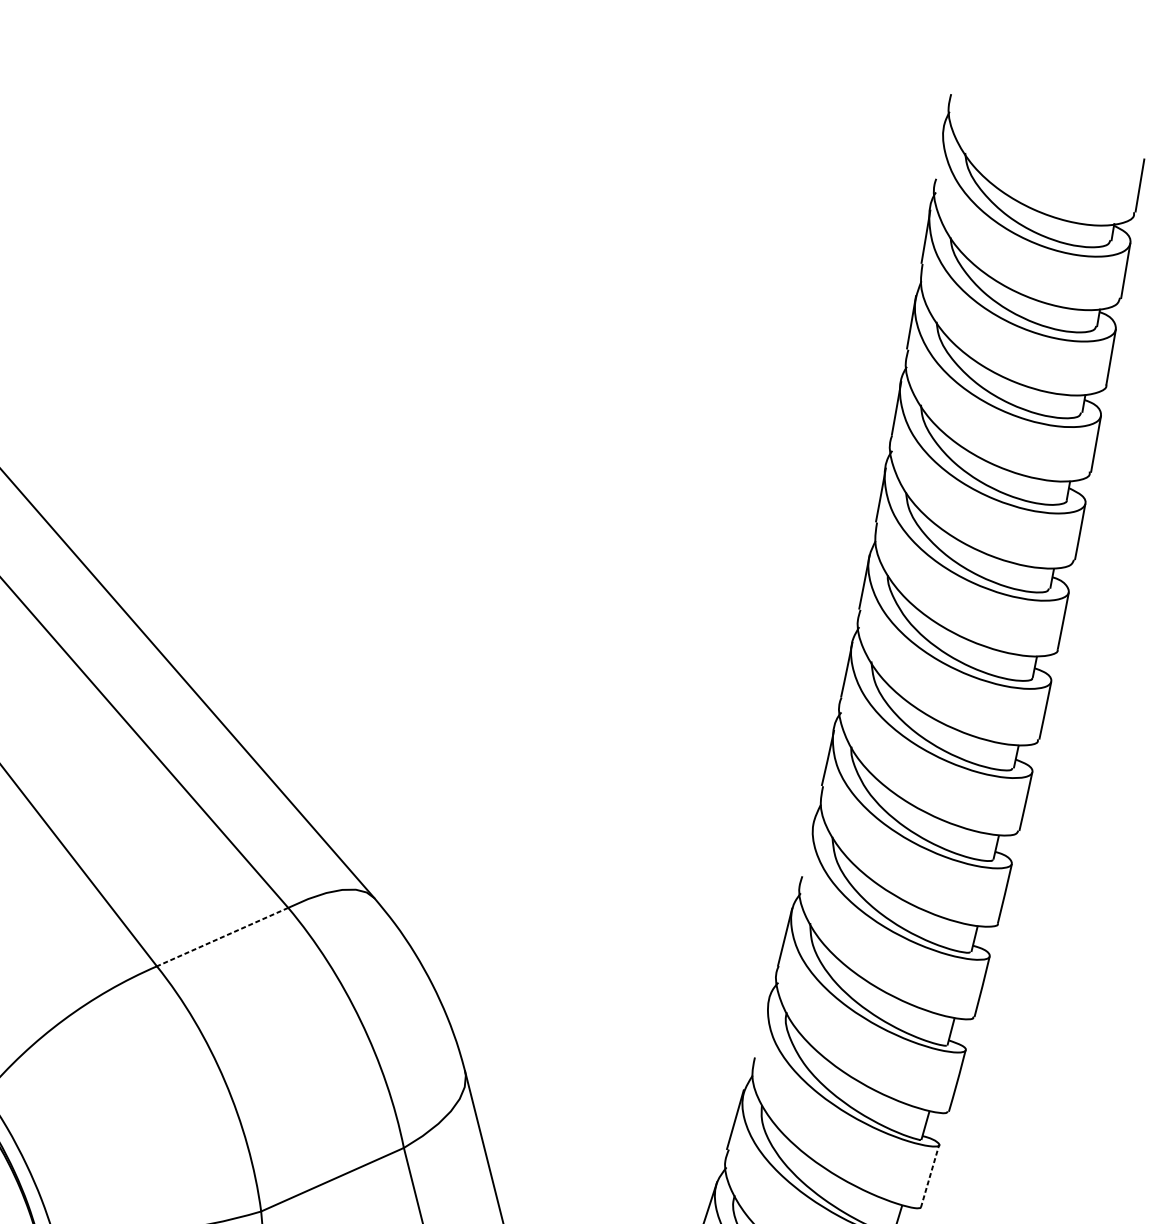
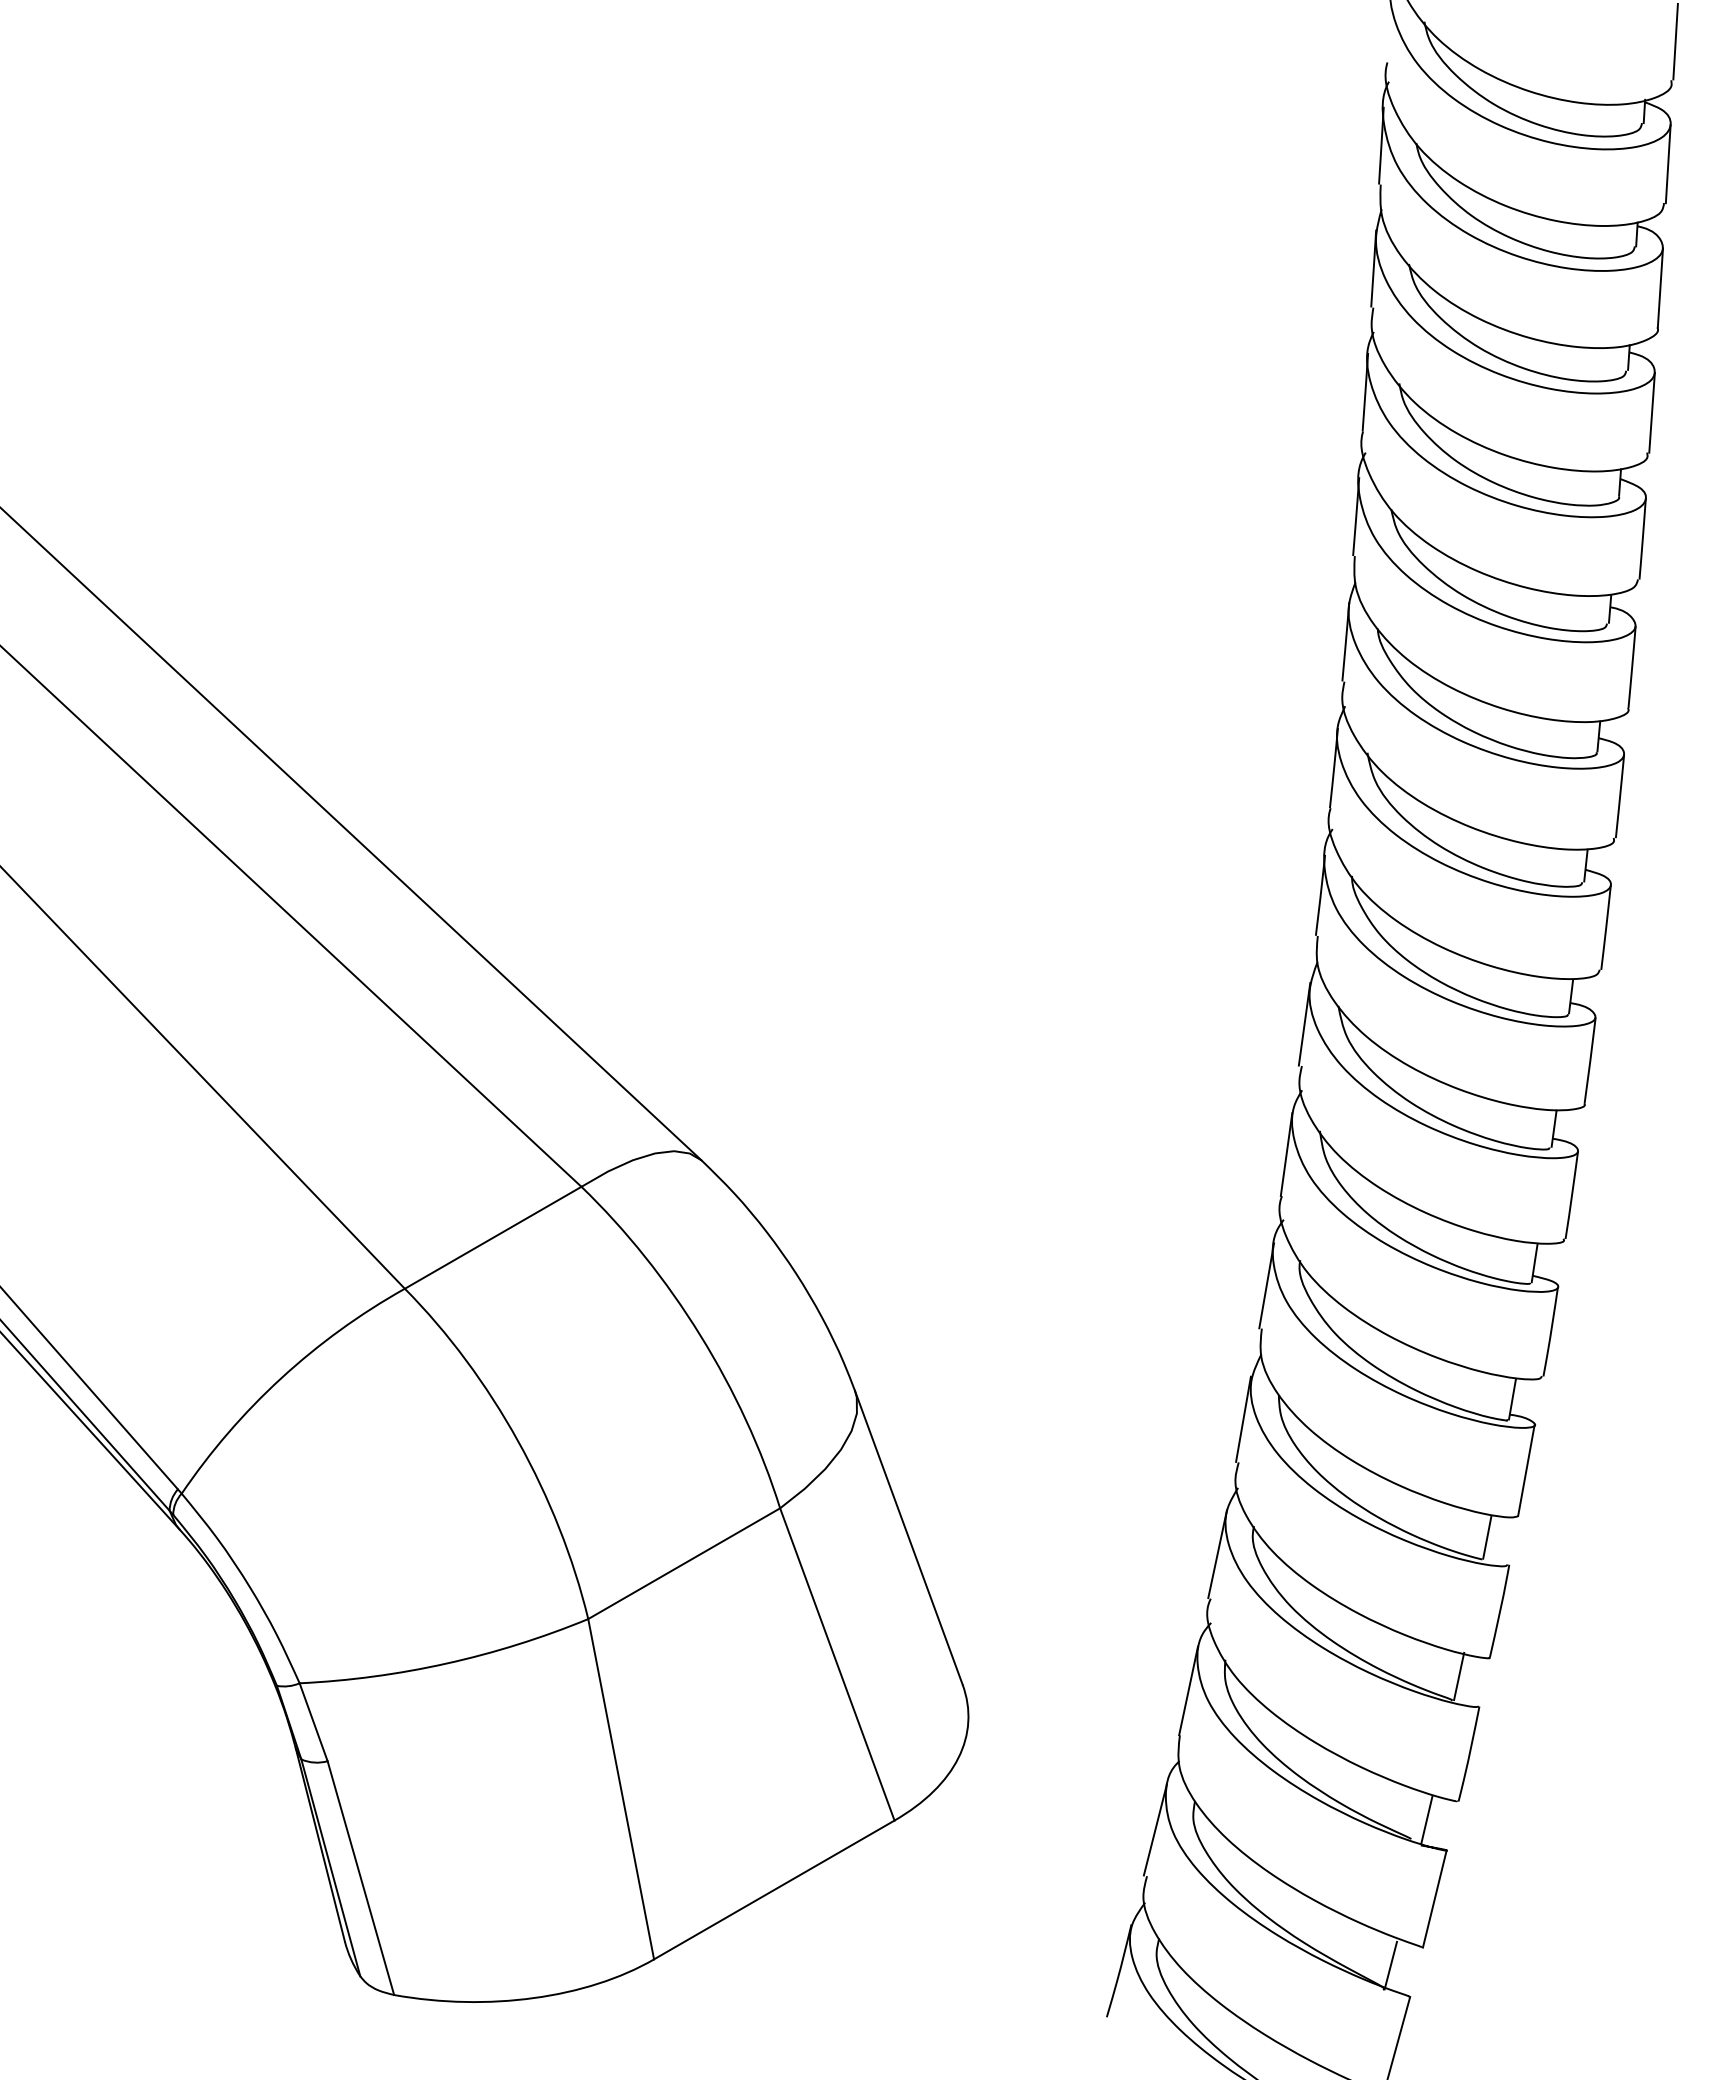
line: (807, 846) -> (1304, 1023), added
line: (222, 936) -> (493, 1237), dashed -> solid
line: (761, 1027) -> (1266, 1285), added
line: (930, 1175) -> (1526, 1469), dashed -> solid

